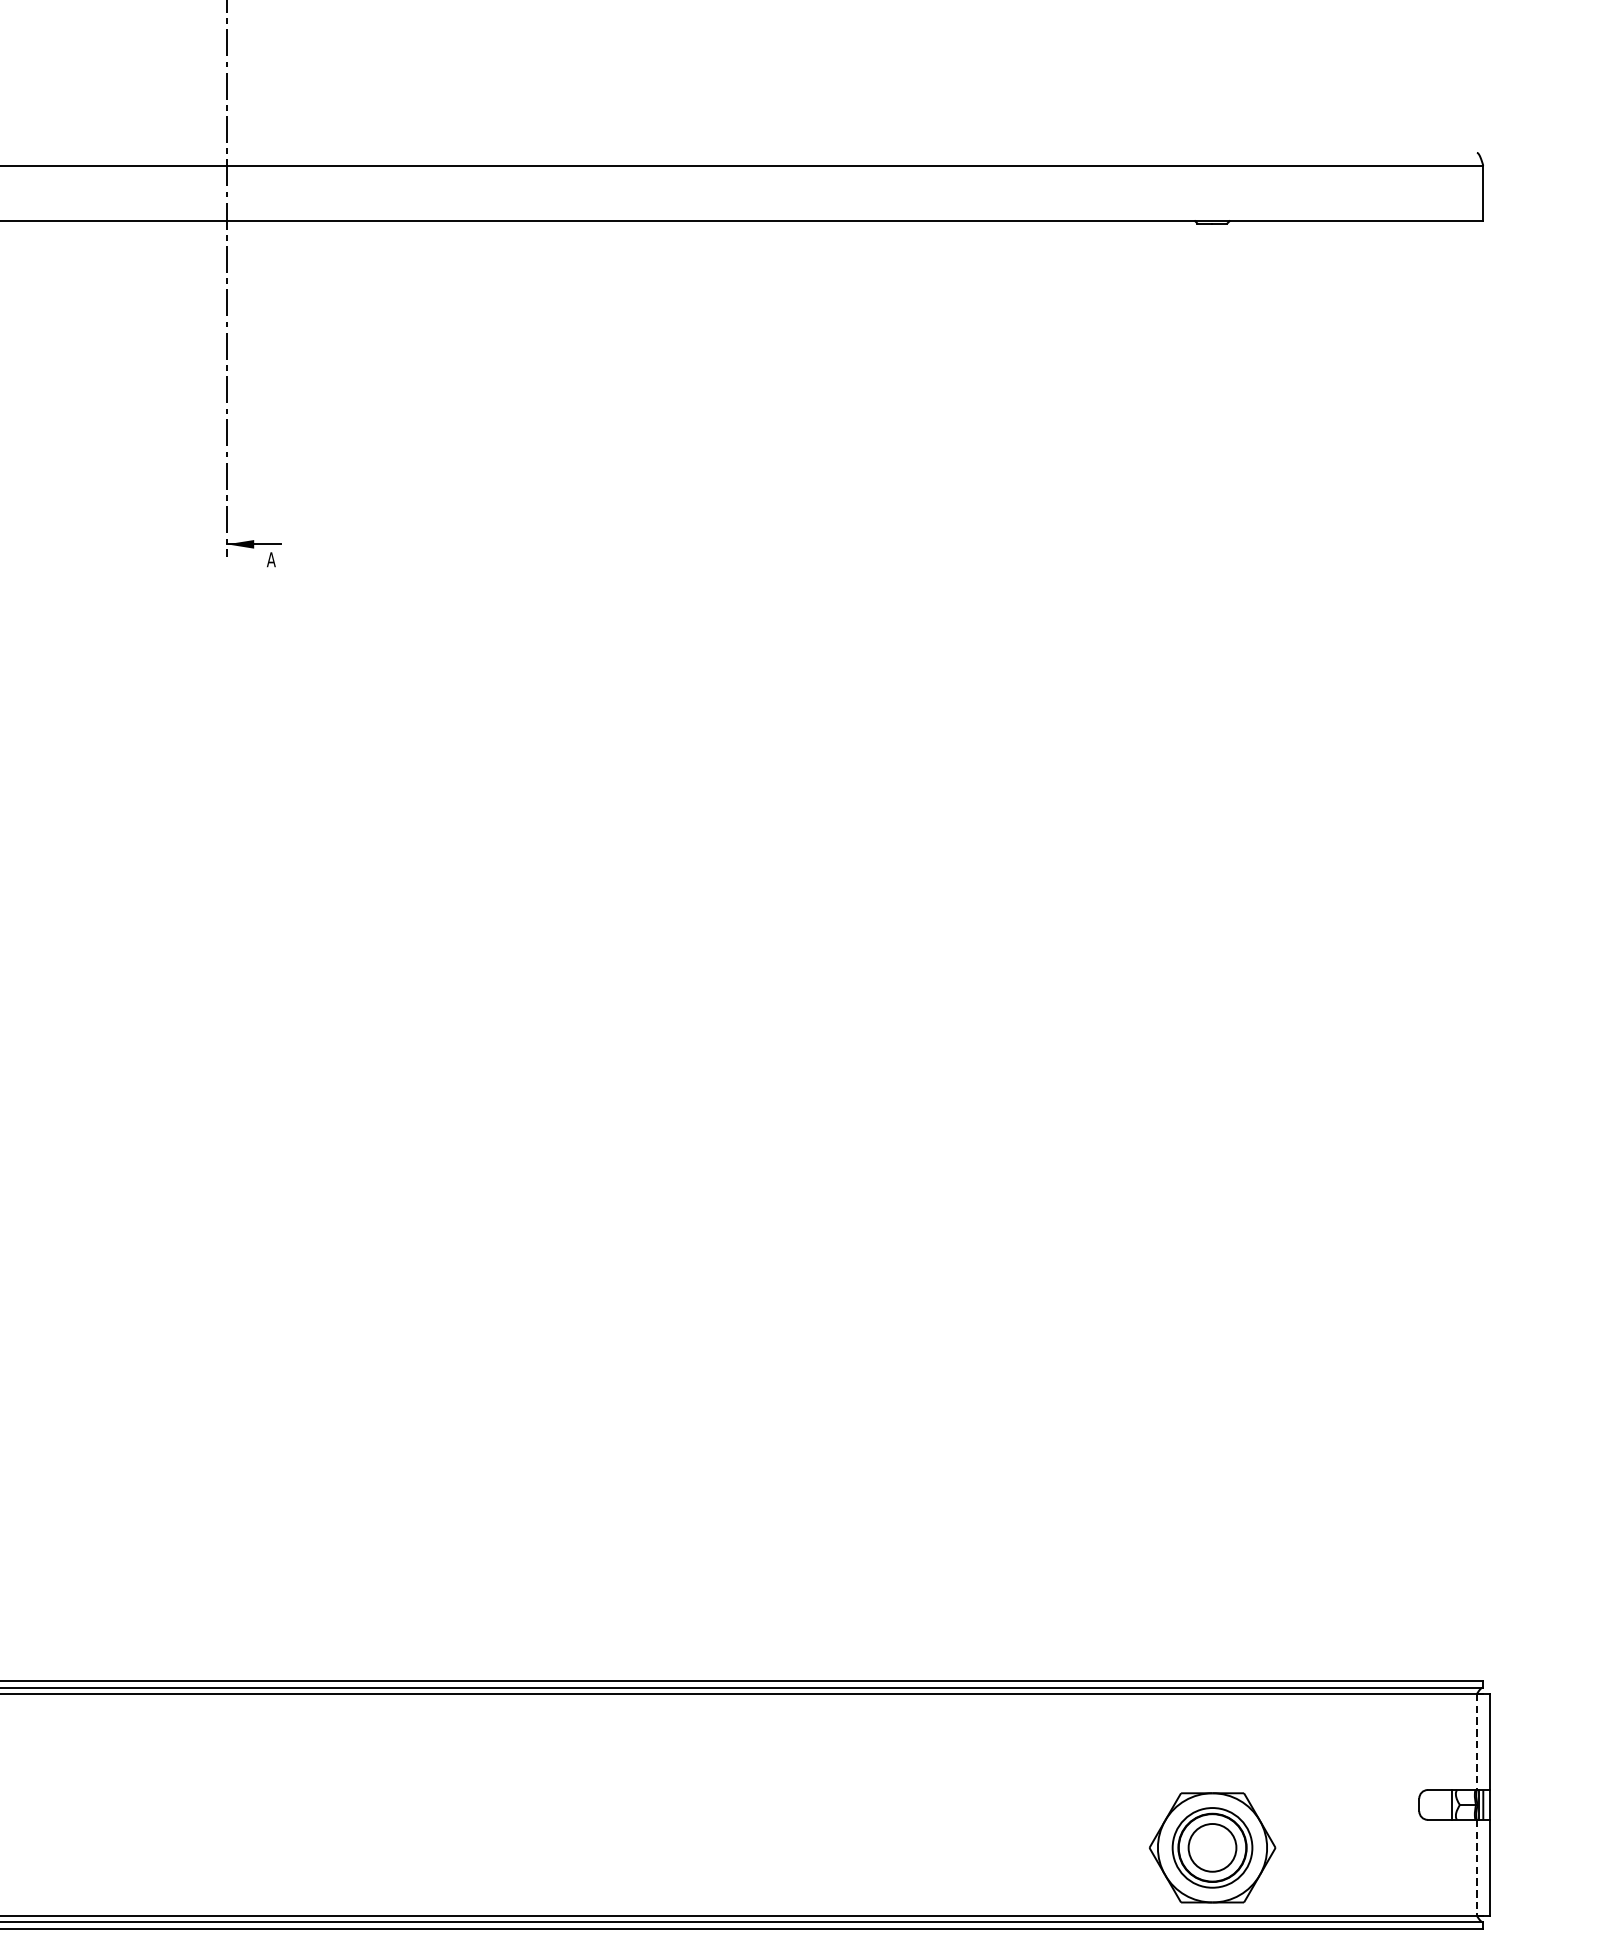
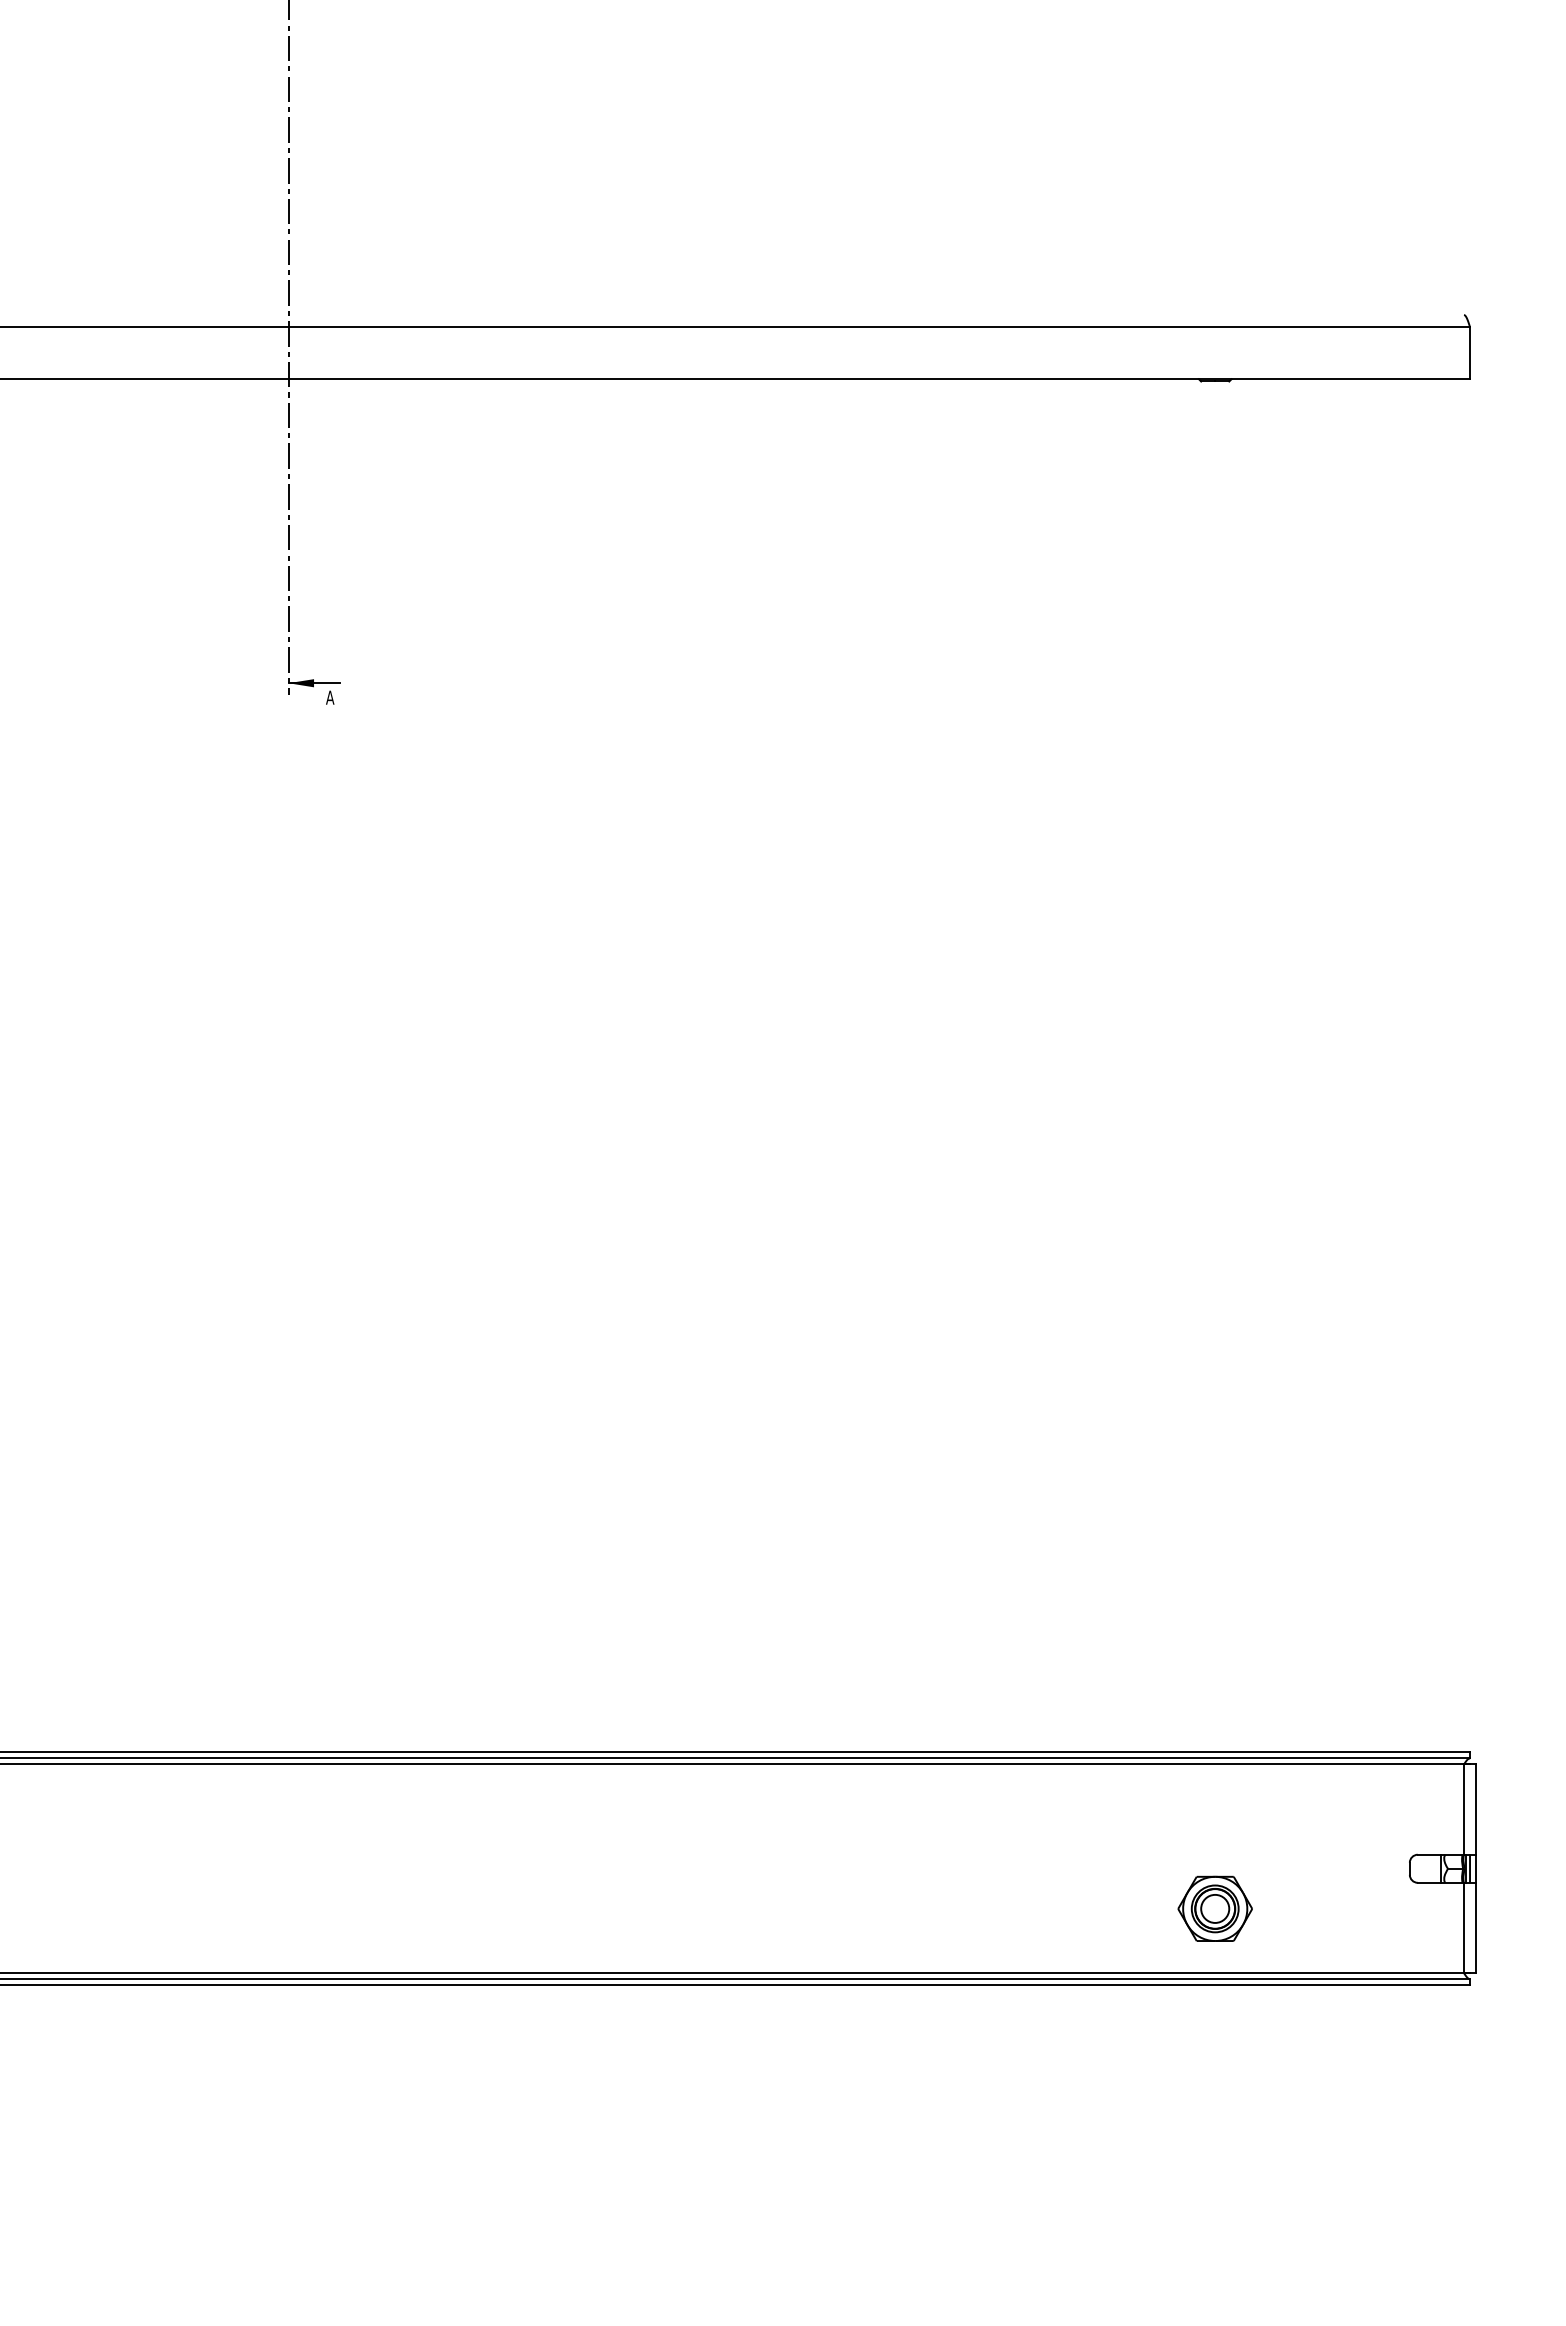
line: (1476, 1742) -> (1463, 1810), dashed -> solid
part: (1211, 1847) -> (1214, 1908), size x0.62
line: (1476, 1868) -> (1463, 1928), dashed -> solid

